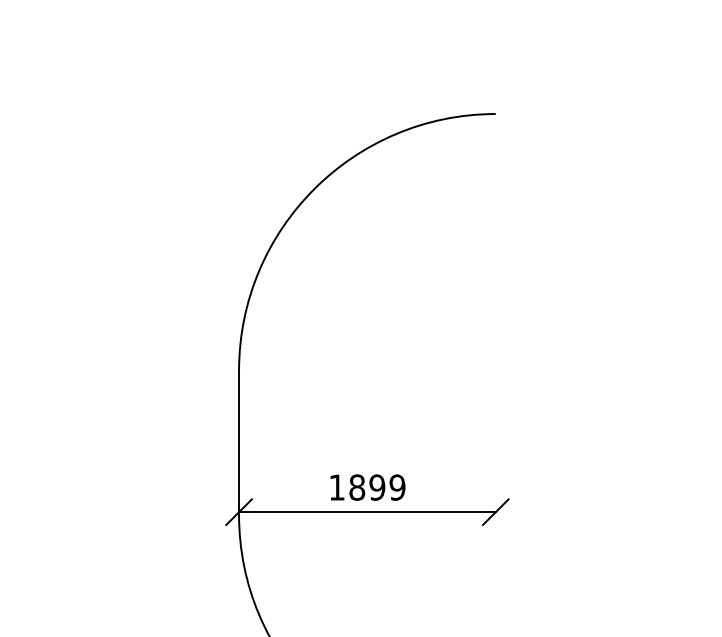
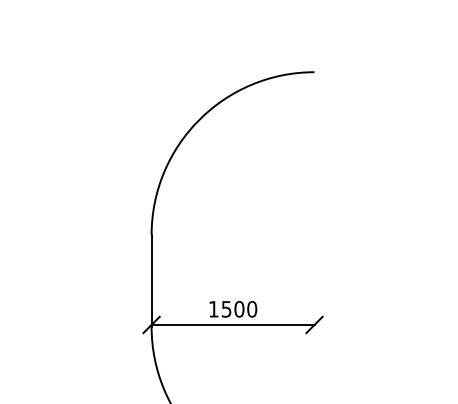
text: (377, 487) -> (239, 309), 1899 -> 1500

